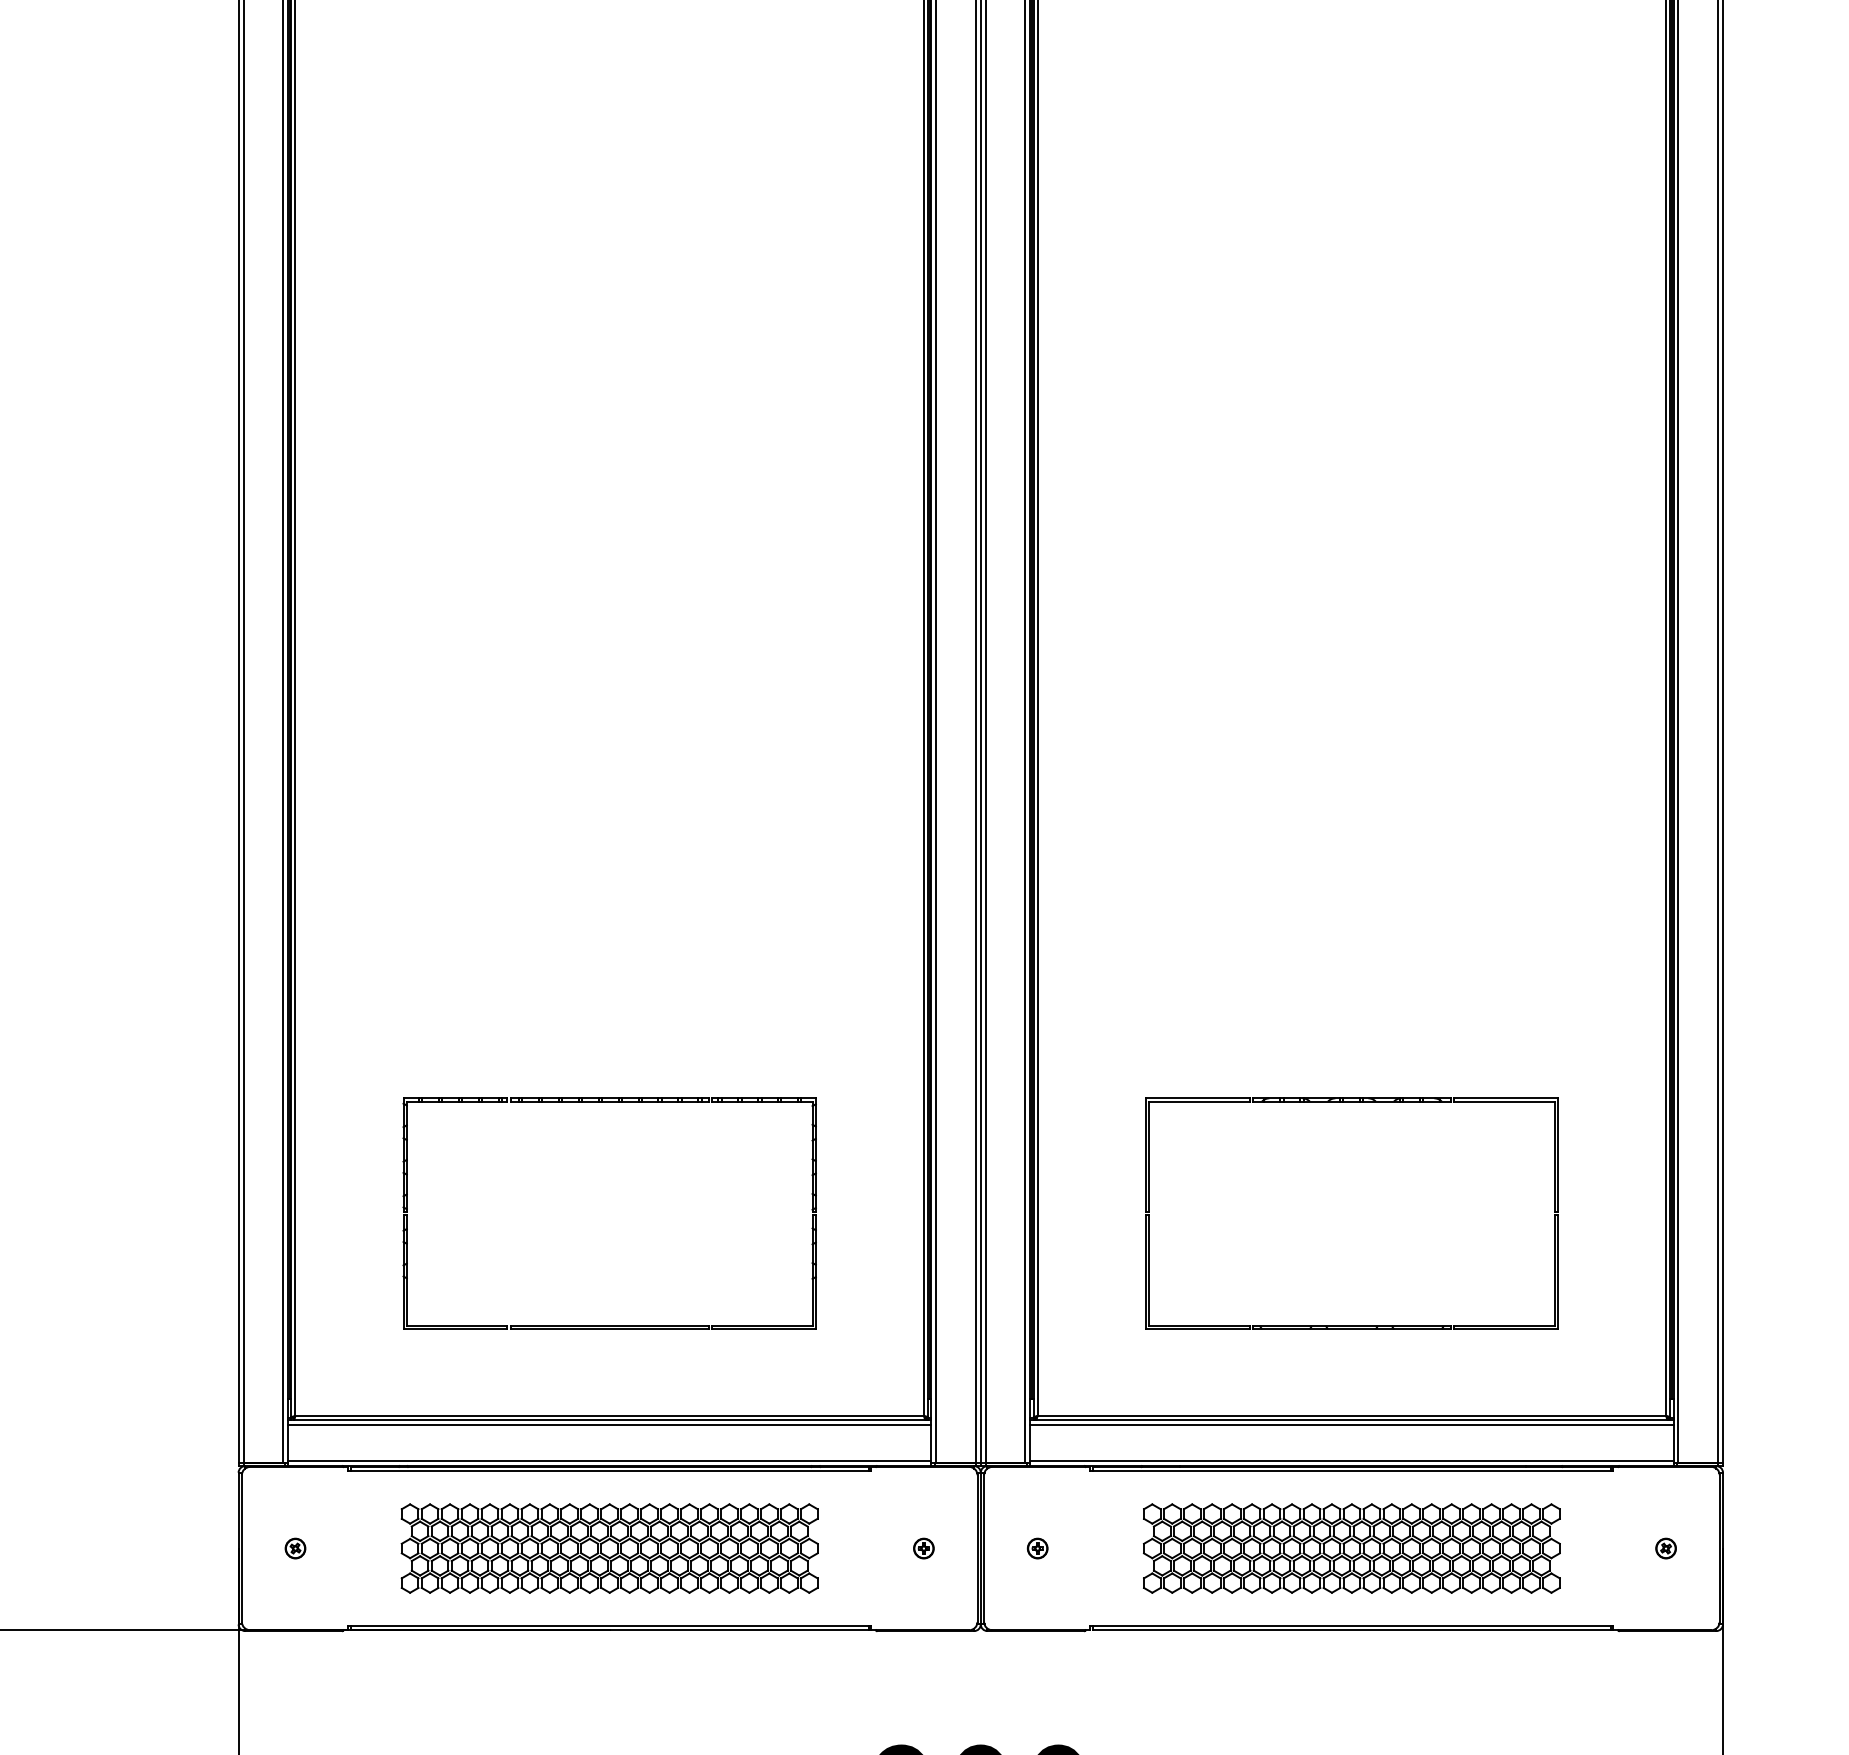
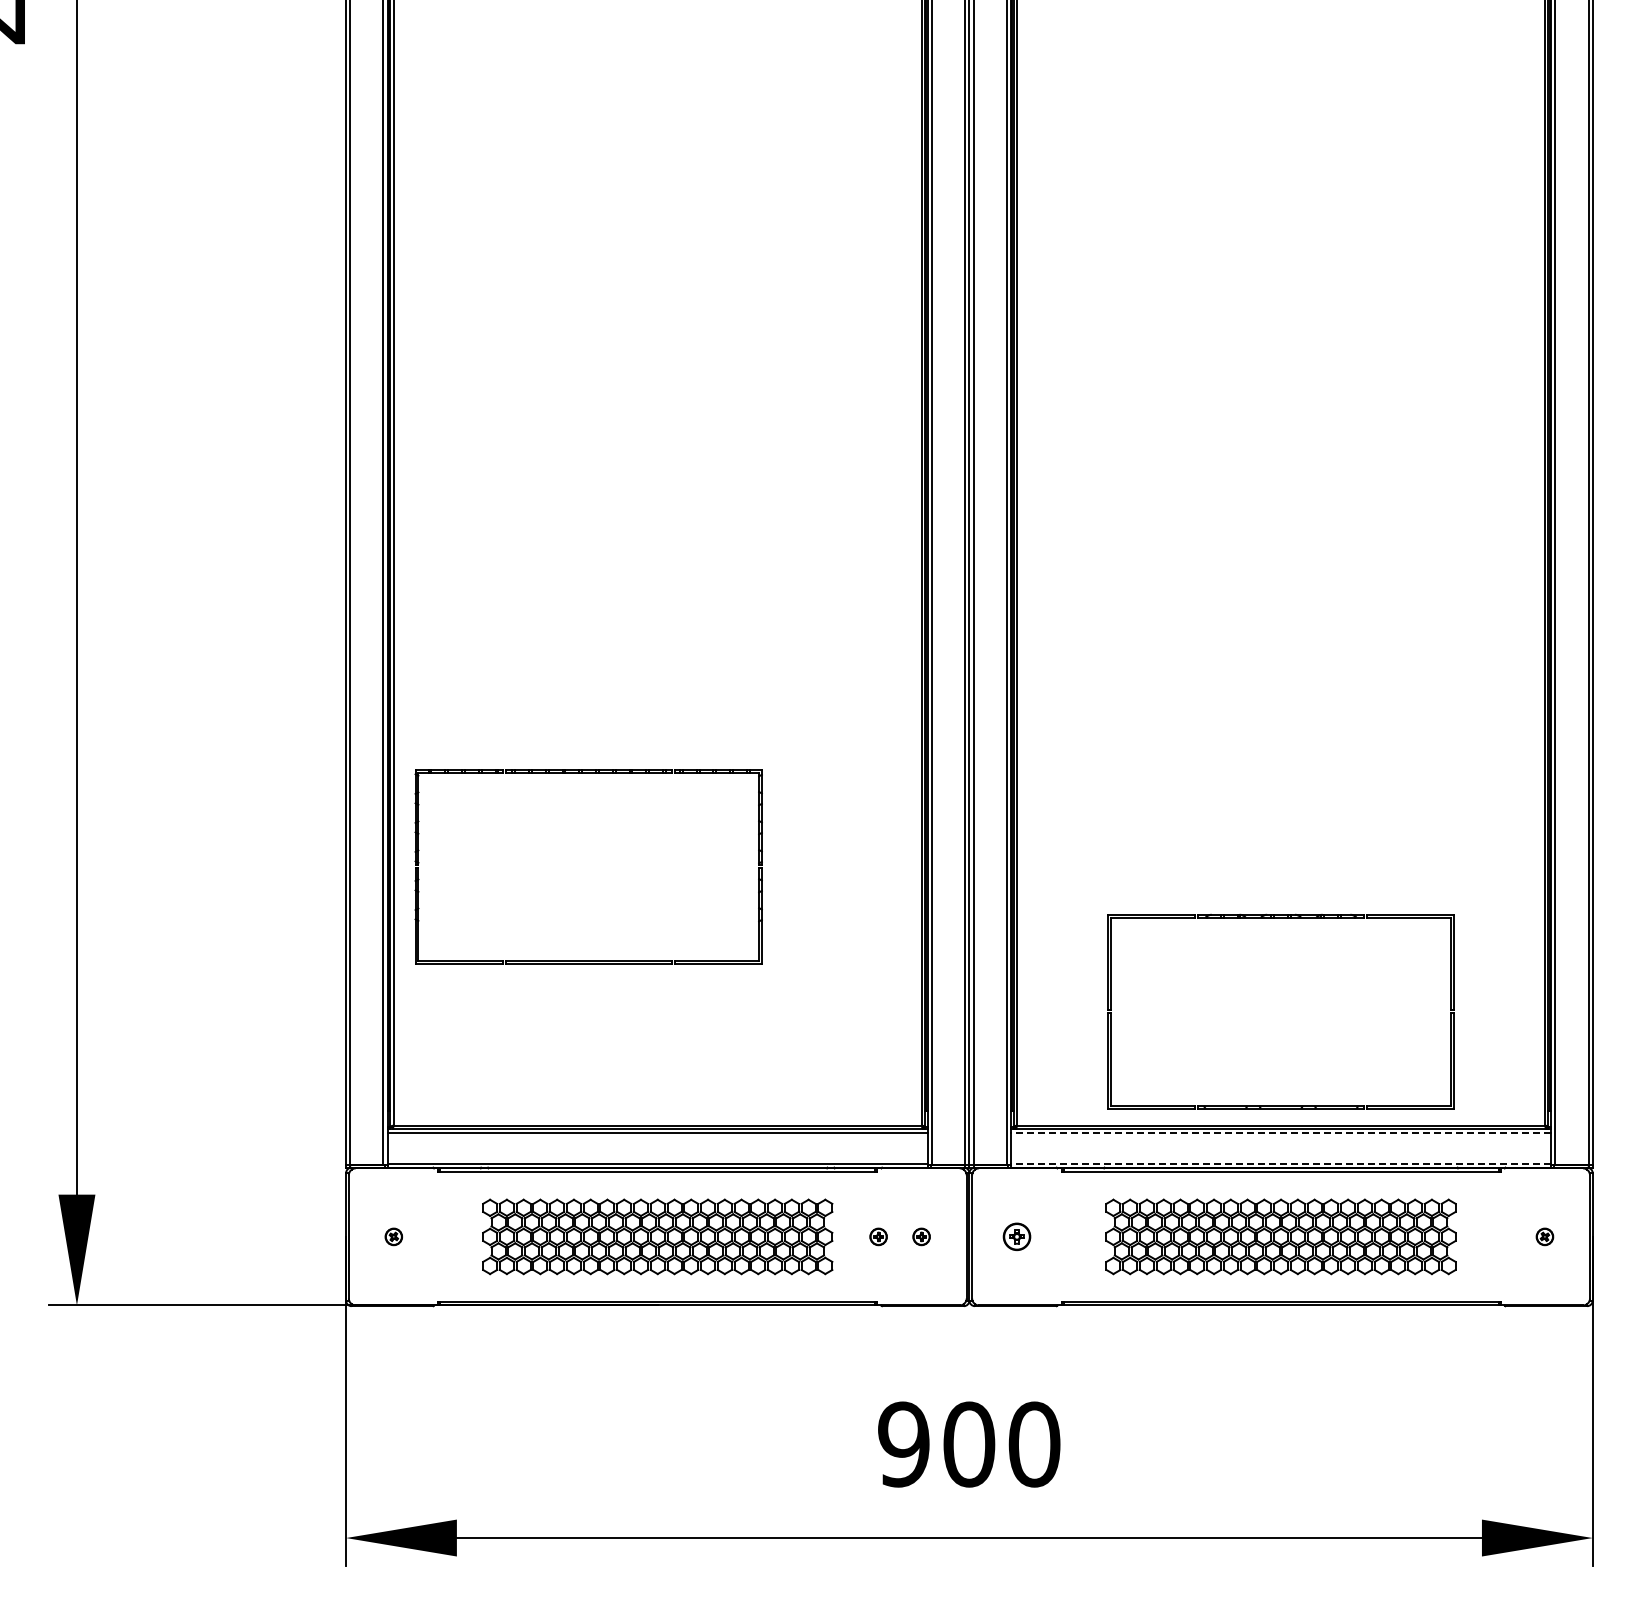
part: (609, 1102) -> (588, 773), moved
part: (1351, 1102) -> (1280, 918), moved
line: (1351, 1425) -> (1280, 1133), solid -> dashed
line: (1351, 1461) -> (1280, 1163), solid -> dashed
part: (872, 1548) -> (878, 1236), added
part: (1038, 1548) -> (1017, 1236), size x1.6

